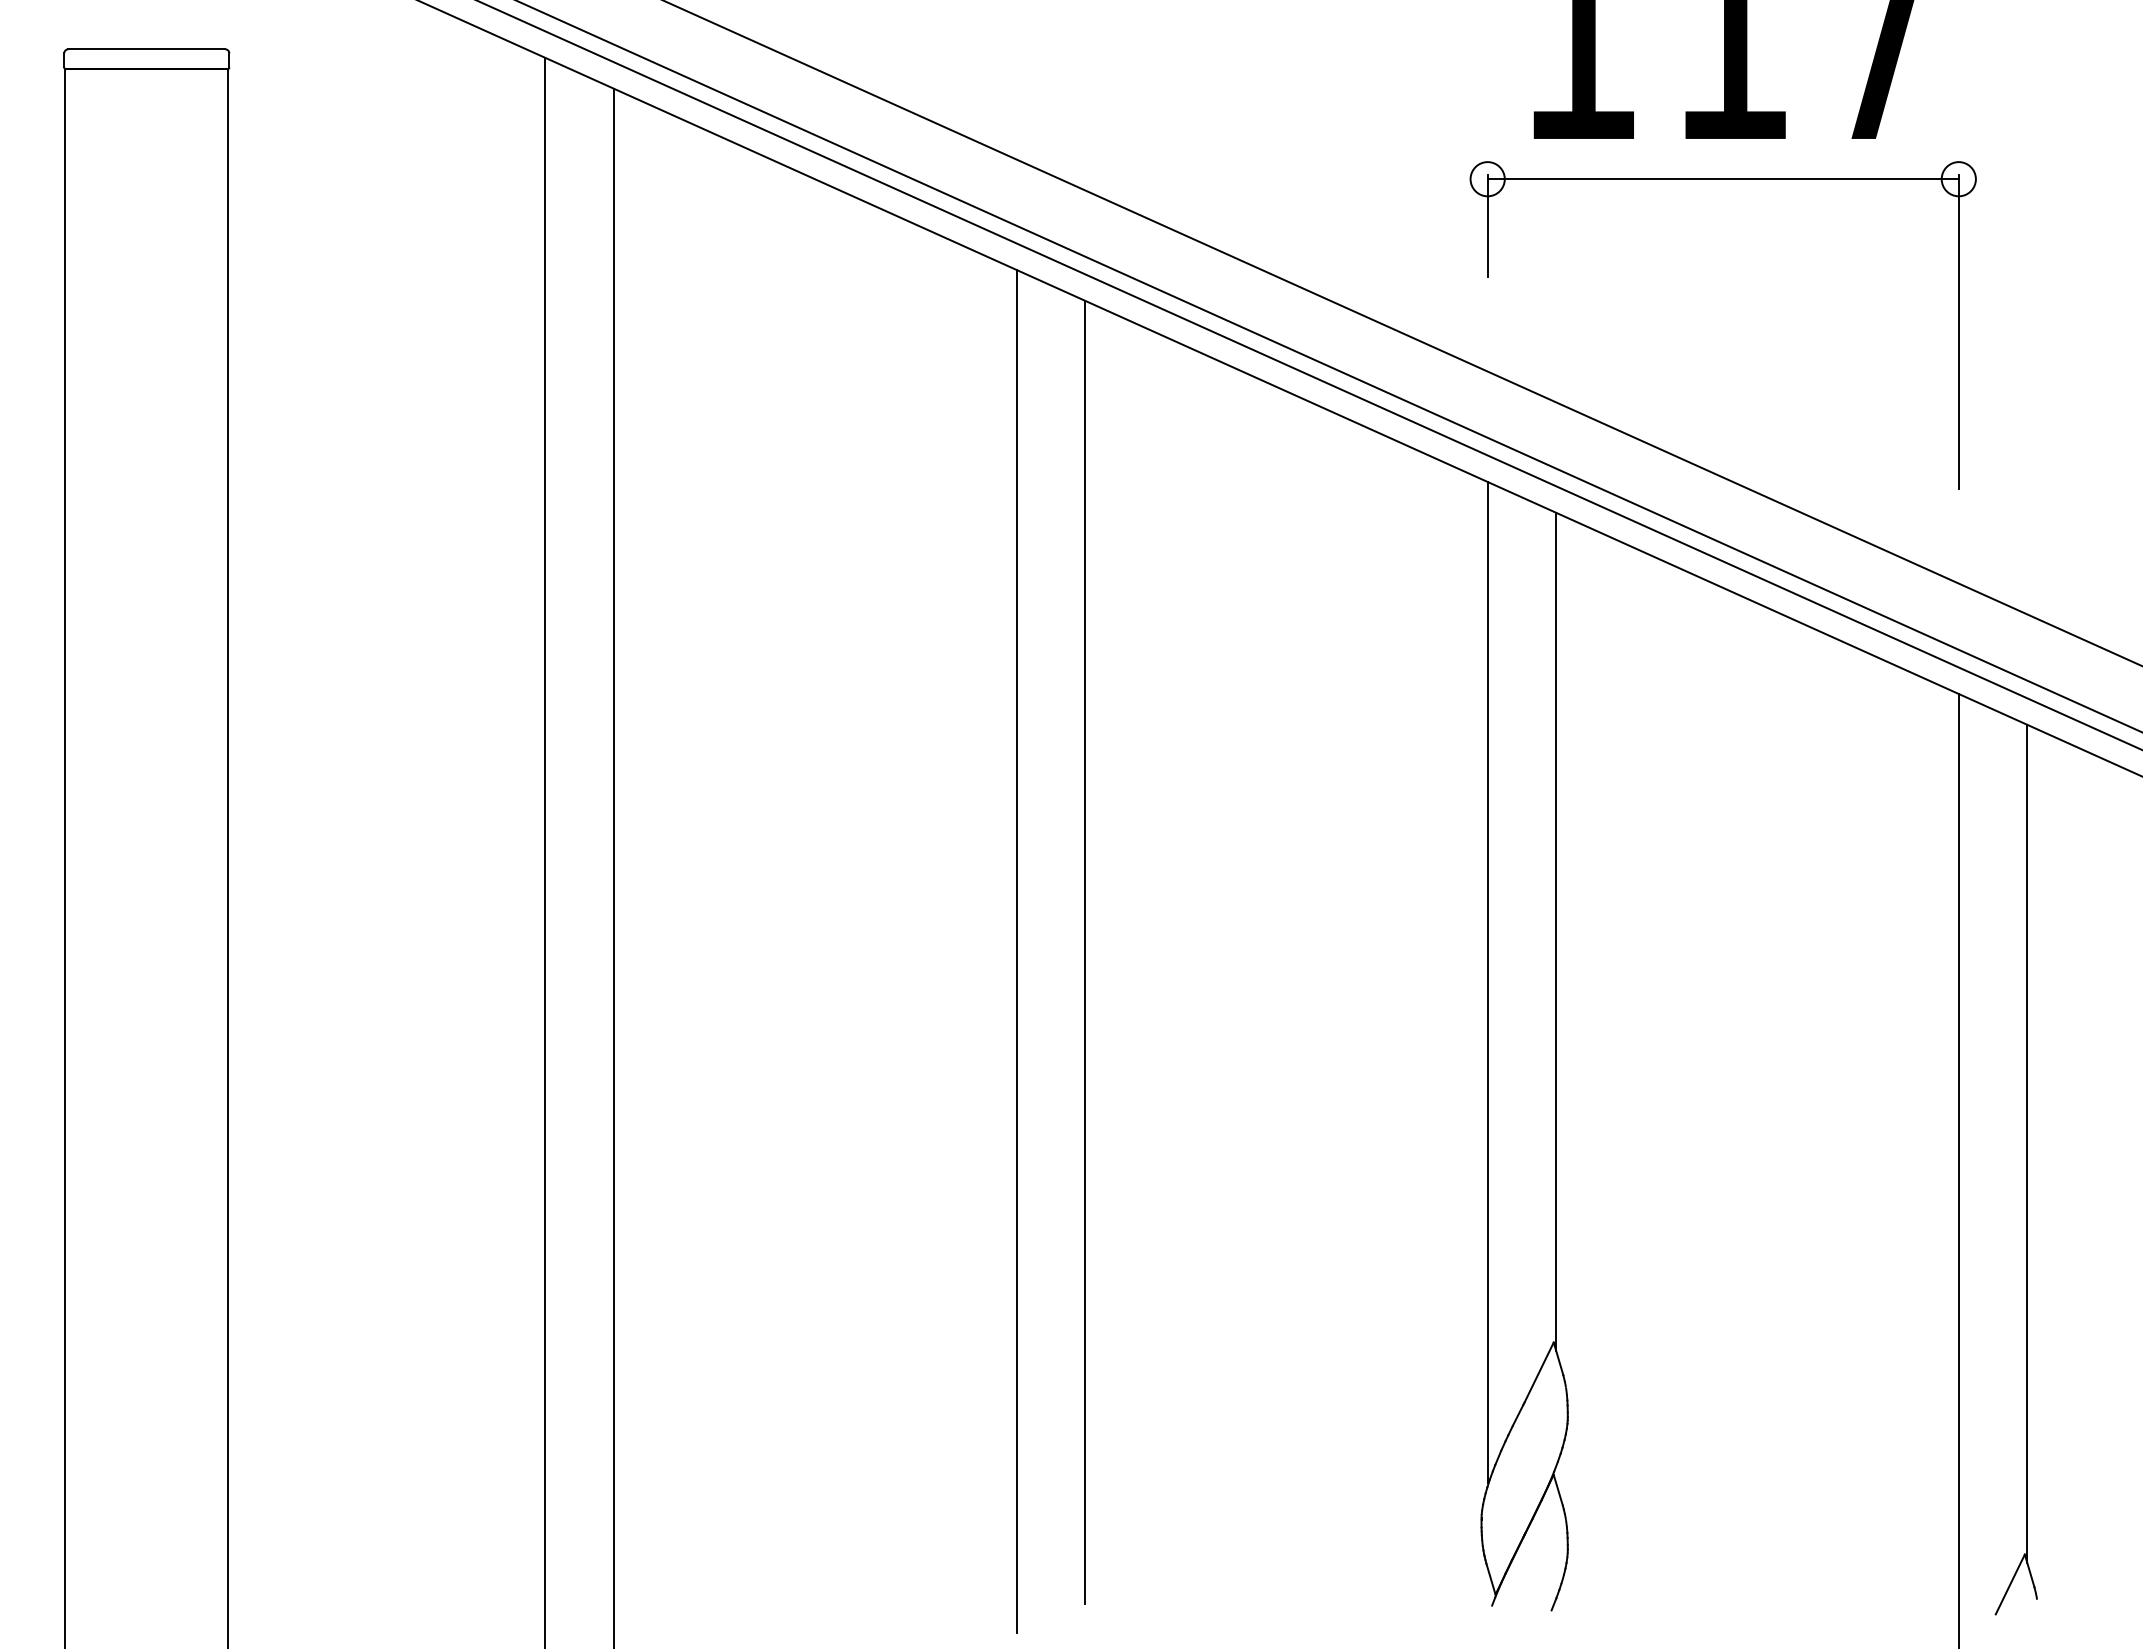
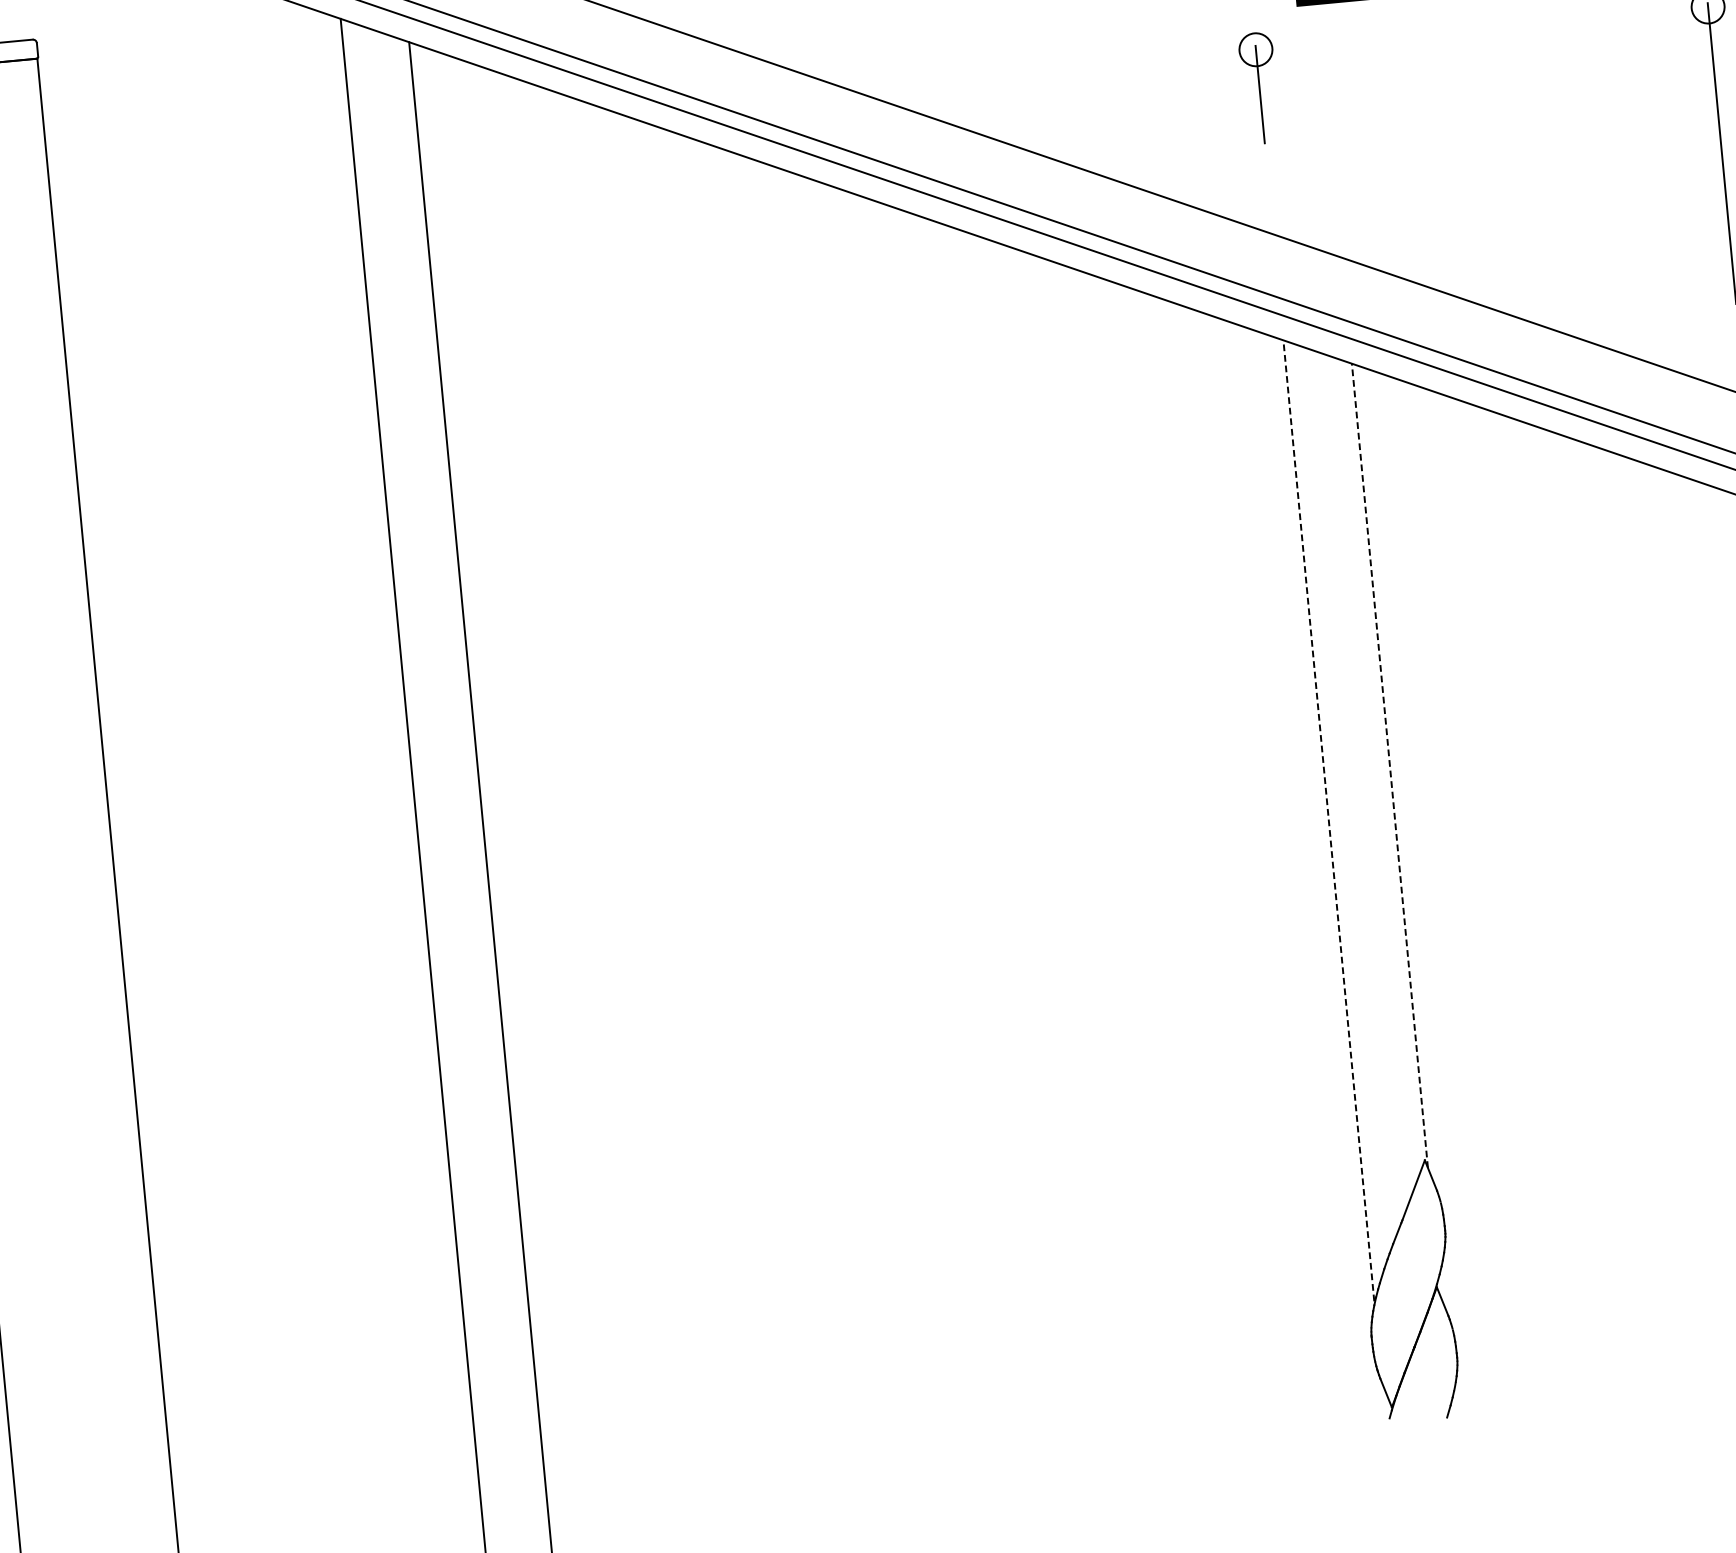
line: (1722, 179) -> (1481, 28), removed
line: (1556, 931) -> (1390, 765), solid -> dashed
line: (1016, 950) -> (873, 832), removed
line: (1085, 952) -> (940, 828), removed
line: (1487, 982) -> (1328, 820), solid -> dashed

